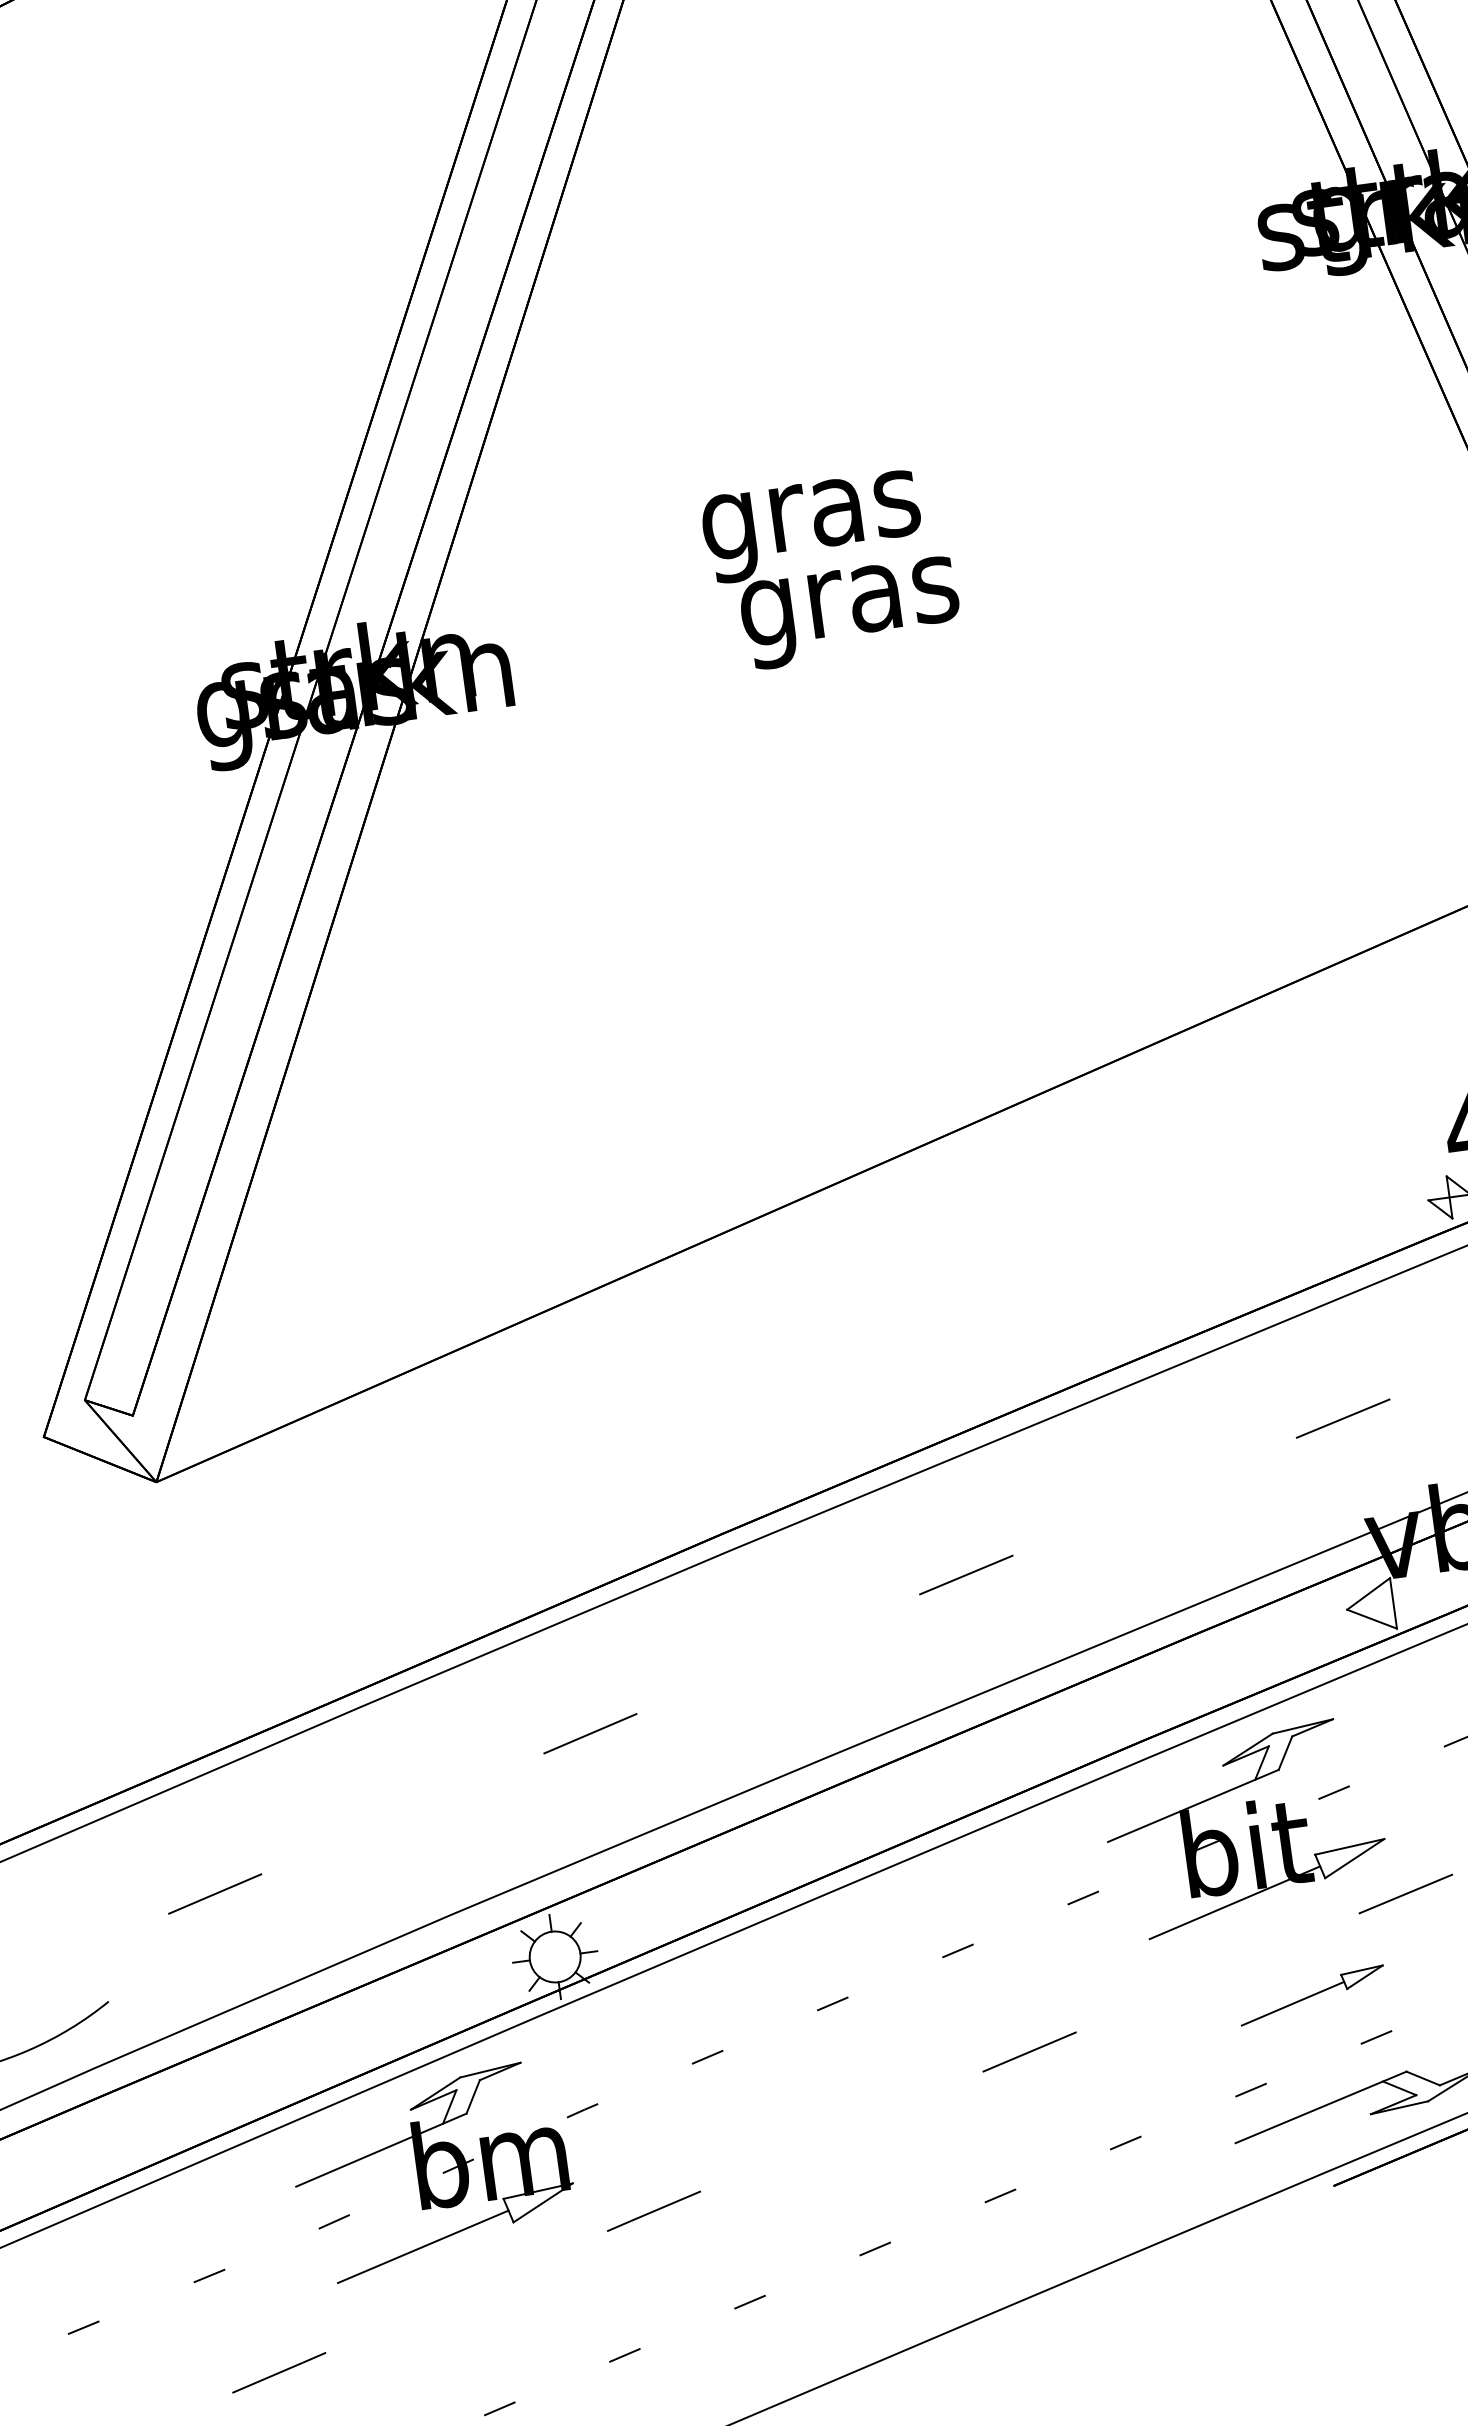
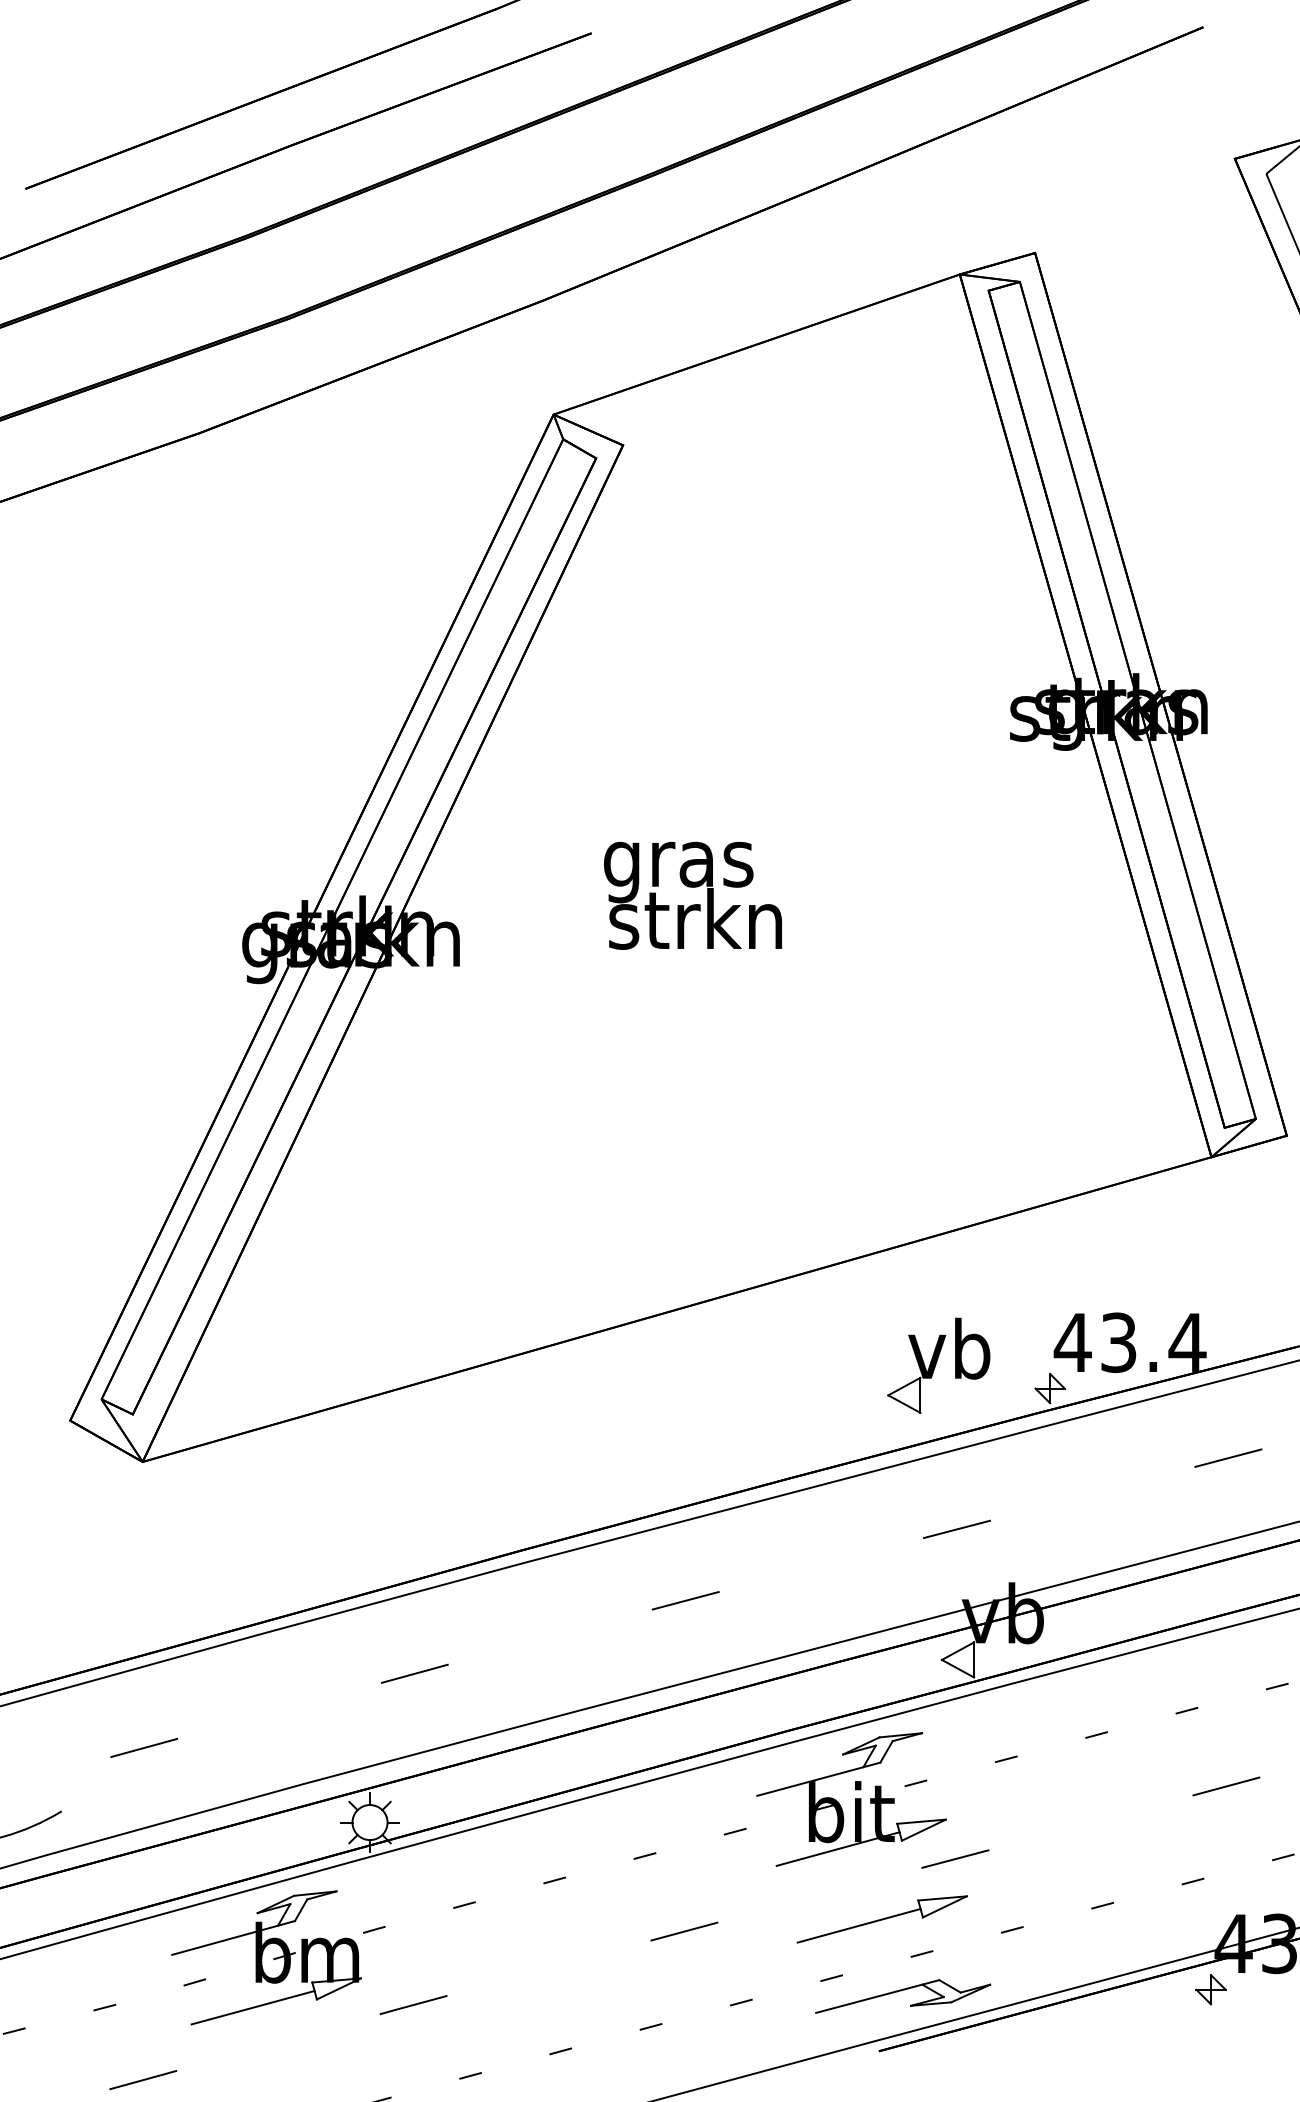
text: (847, 601) -> (695, 926), gras -> strkn
part: (1284, 1186) -> (938, 1365), added
part: (1311, 1995) -> (881, 1919), size x1.67

